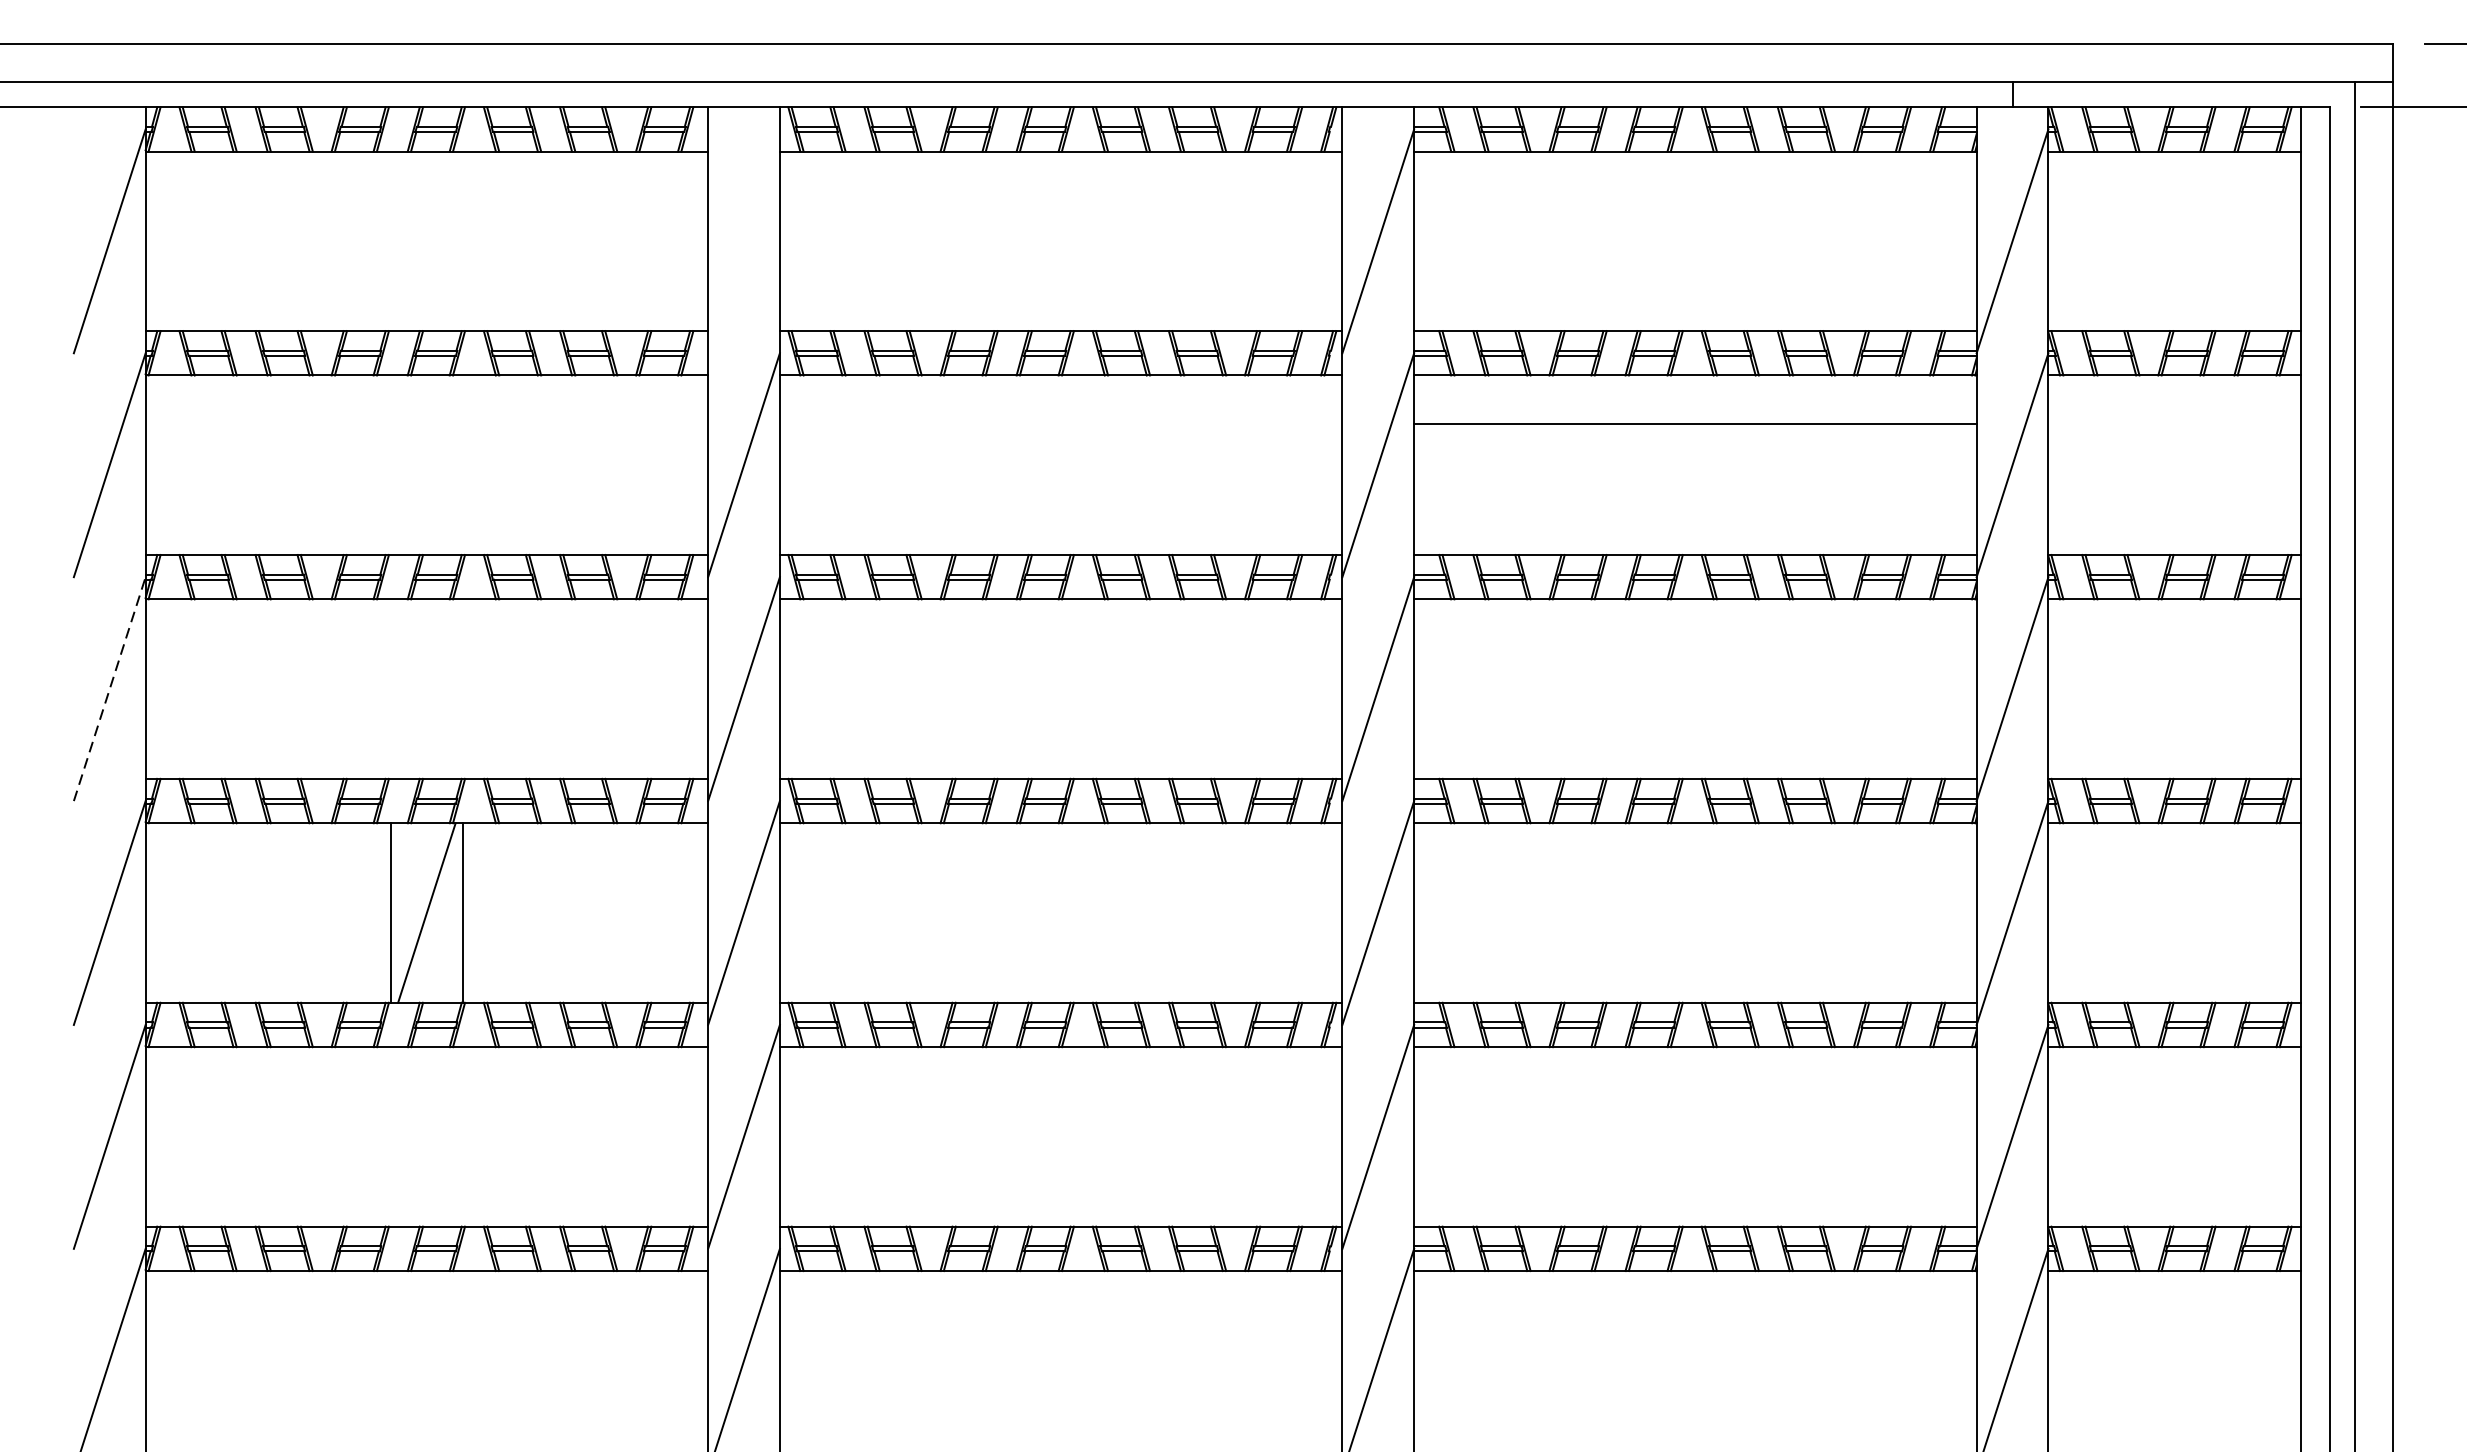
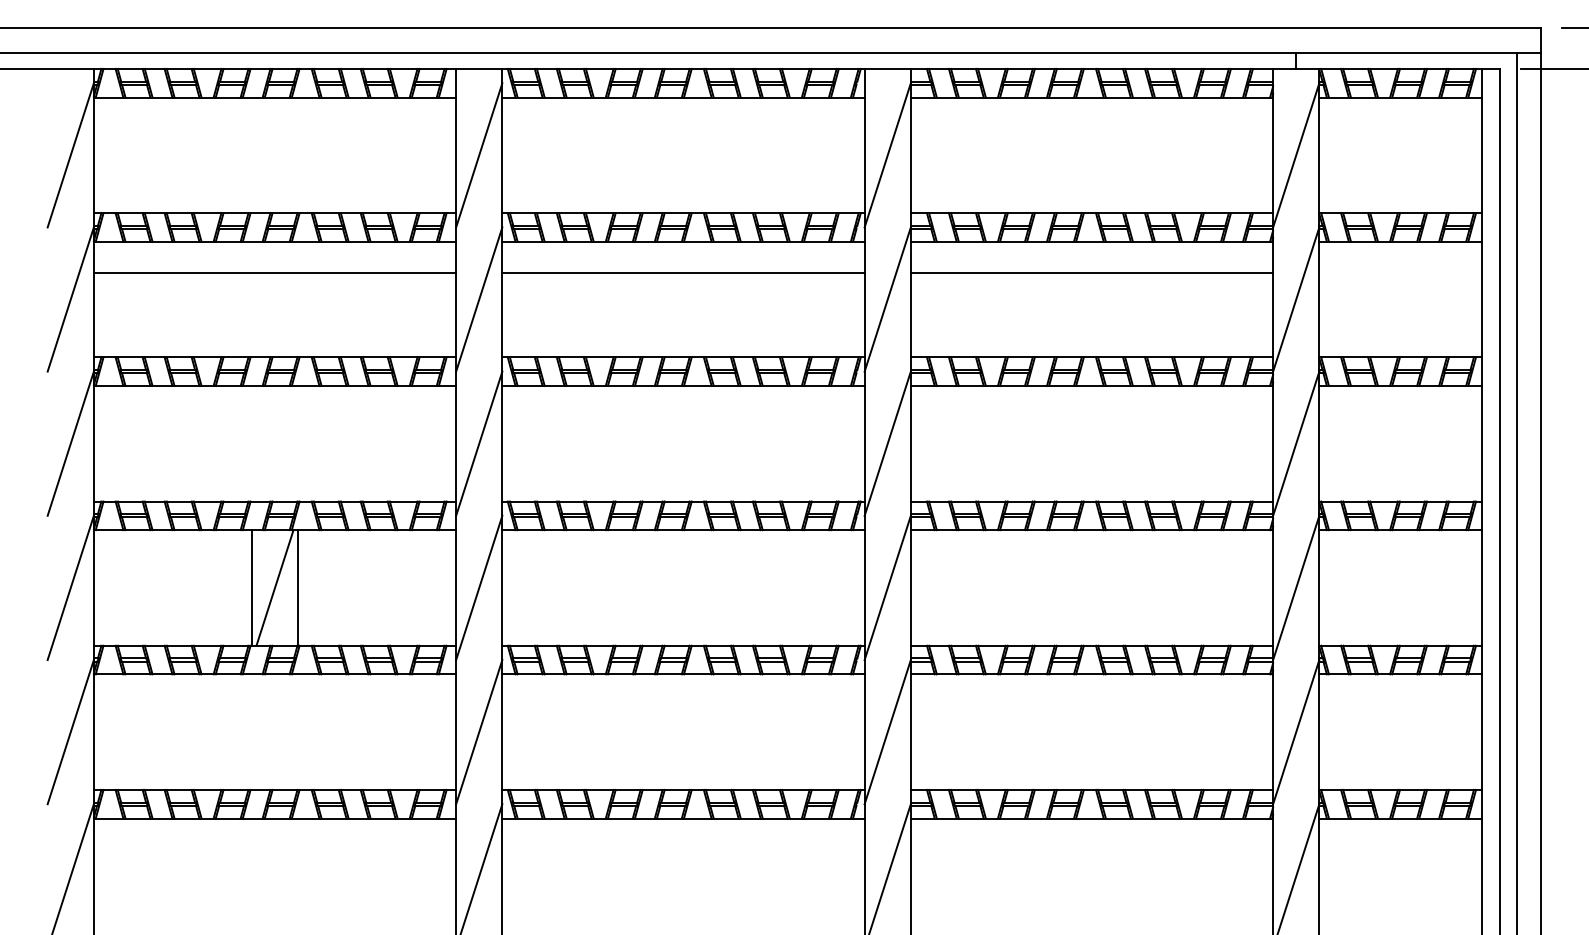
line: (744, 241) -> (479, 155), added
line: (426, 424) -> (274, 273), added
line: (1061, 424) -> (683, 273), added
line: (109, 688) -> (70, 443), dashed -> solid

